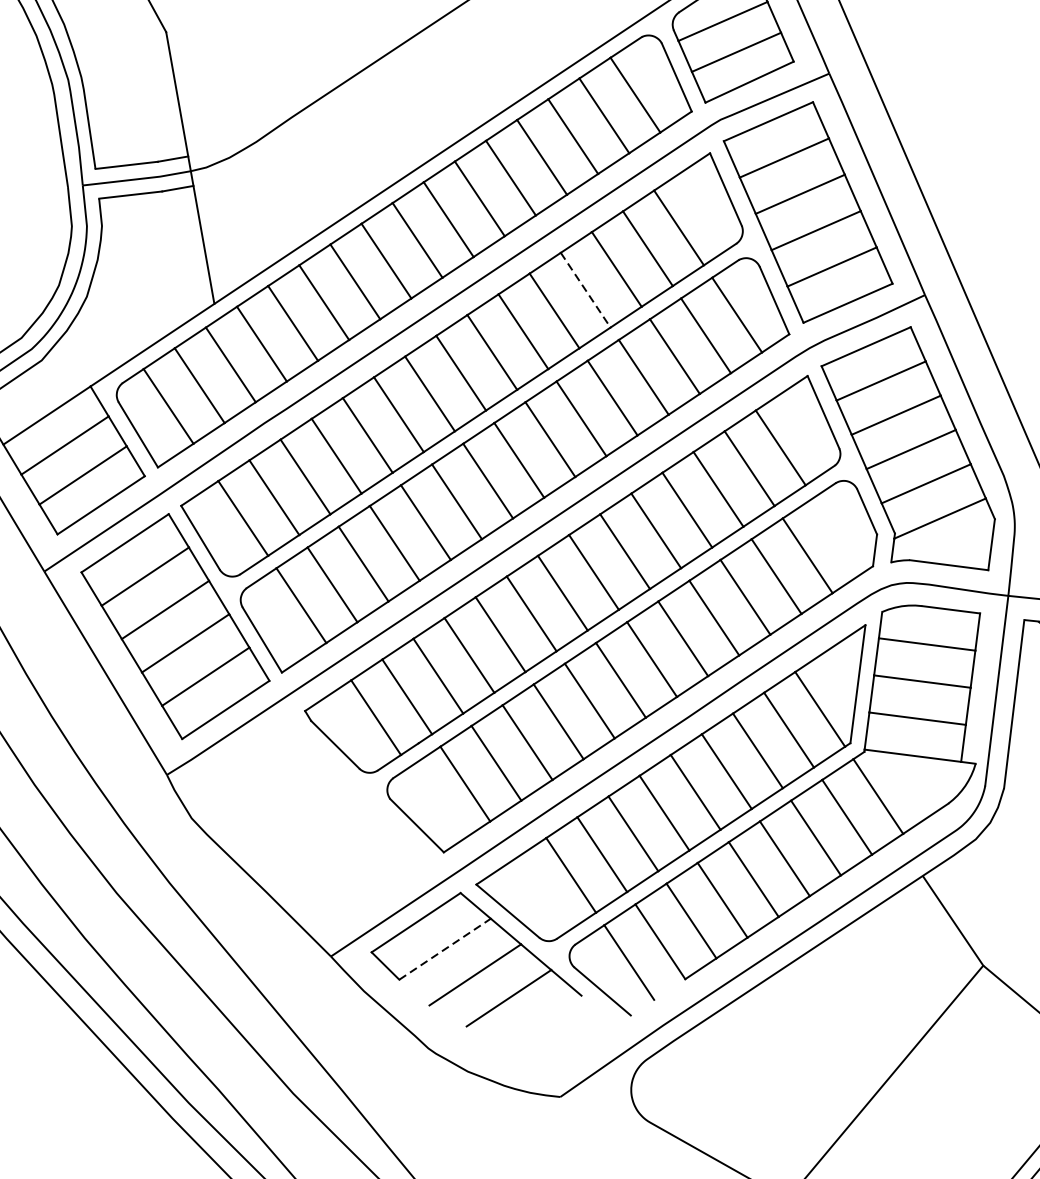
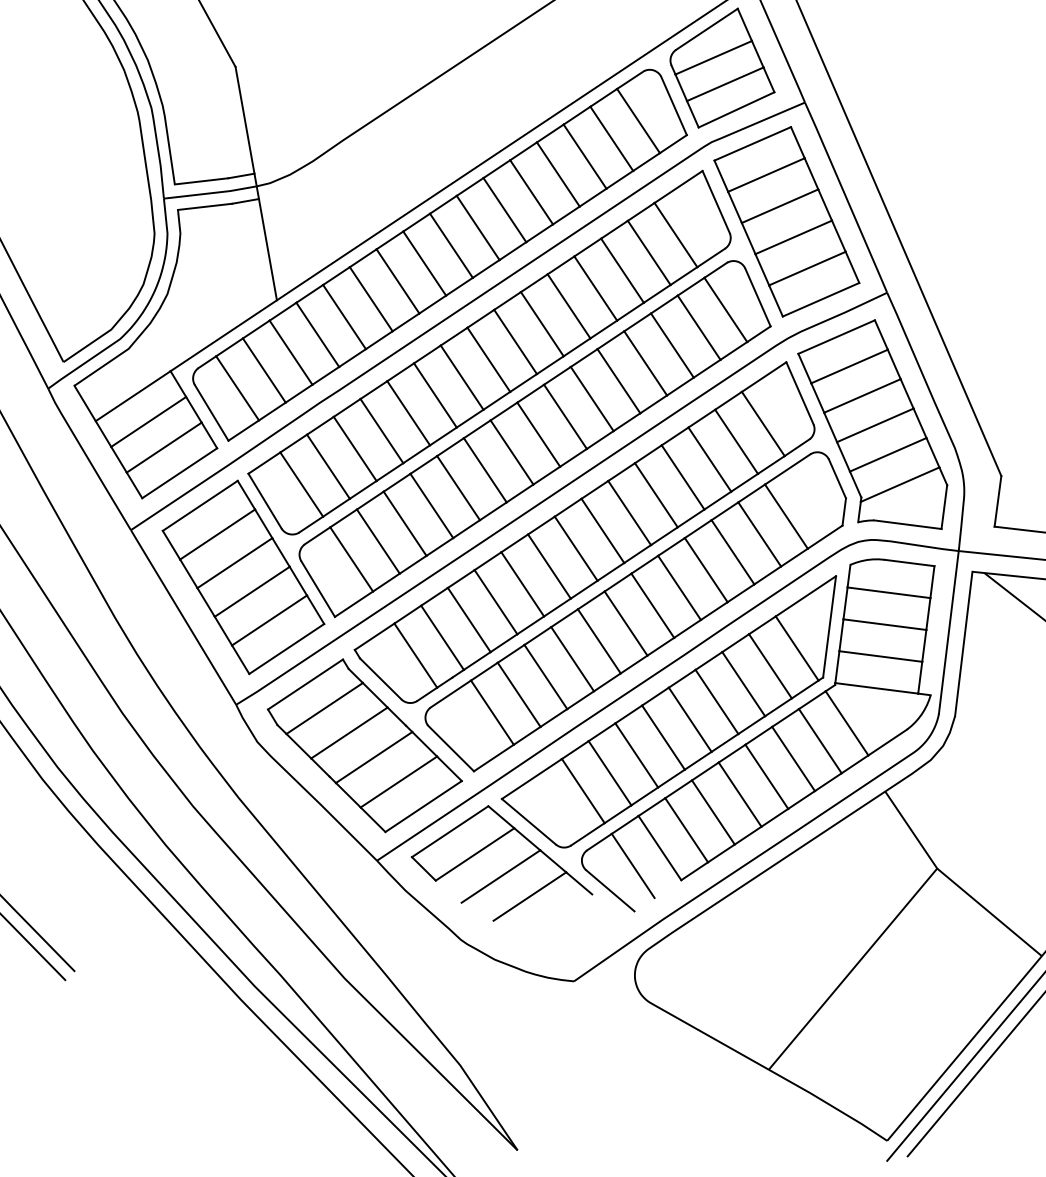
line: (585, 290) -> (595, 288), dashed -> solid
part: (316, 822) -> (364, 745), added
line: (445, 949) -> (475, 854), dashed -> solid

